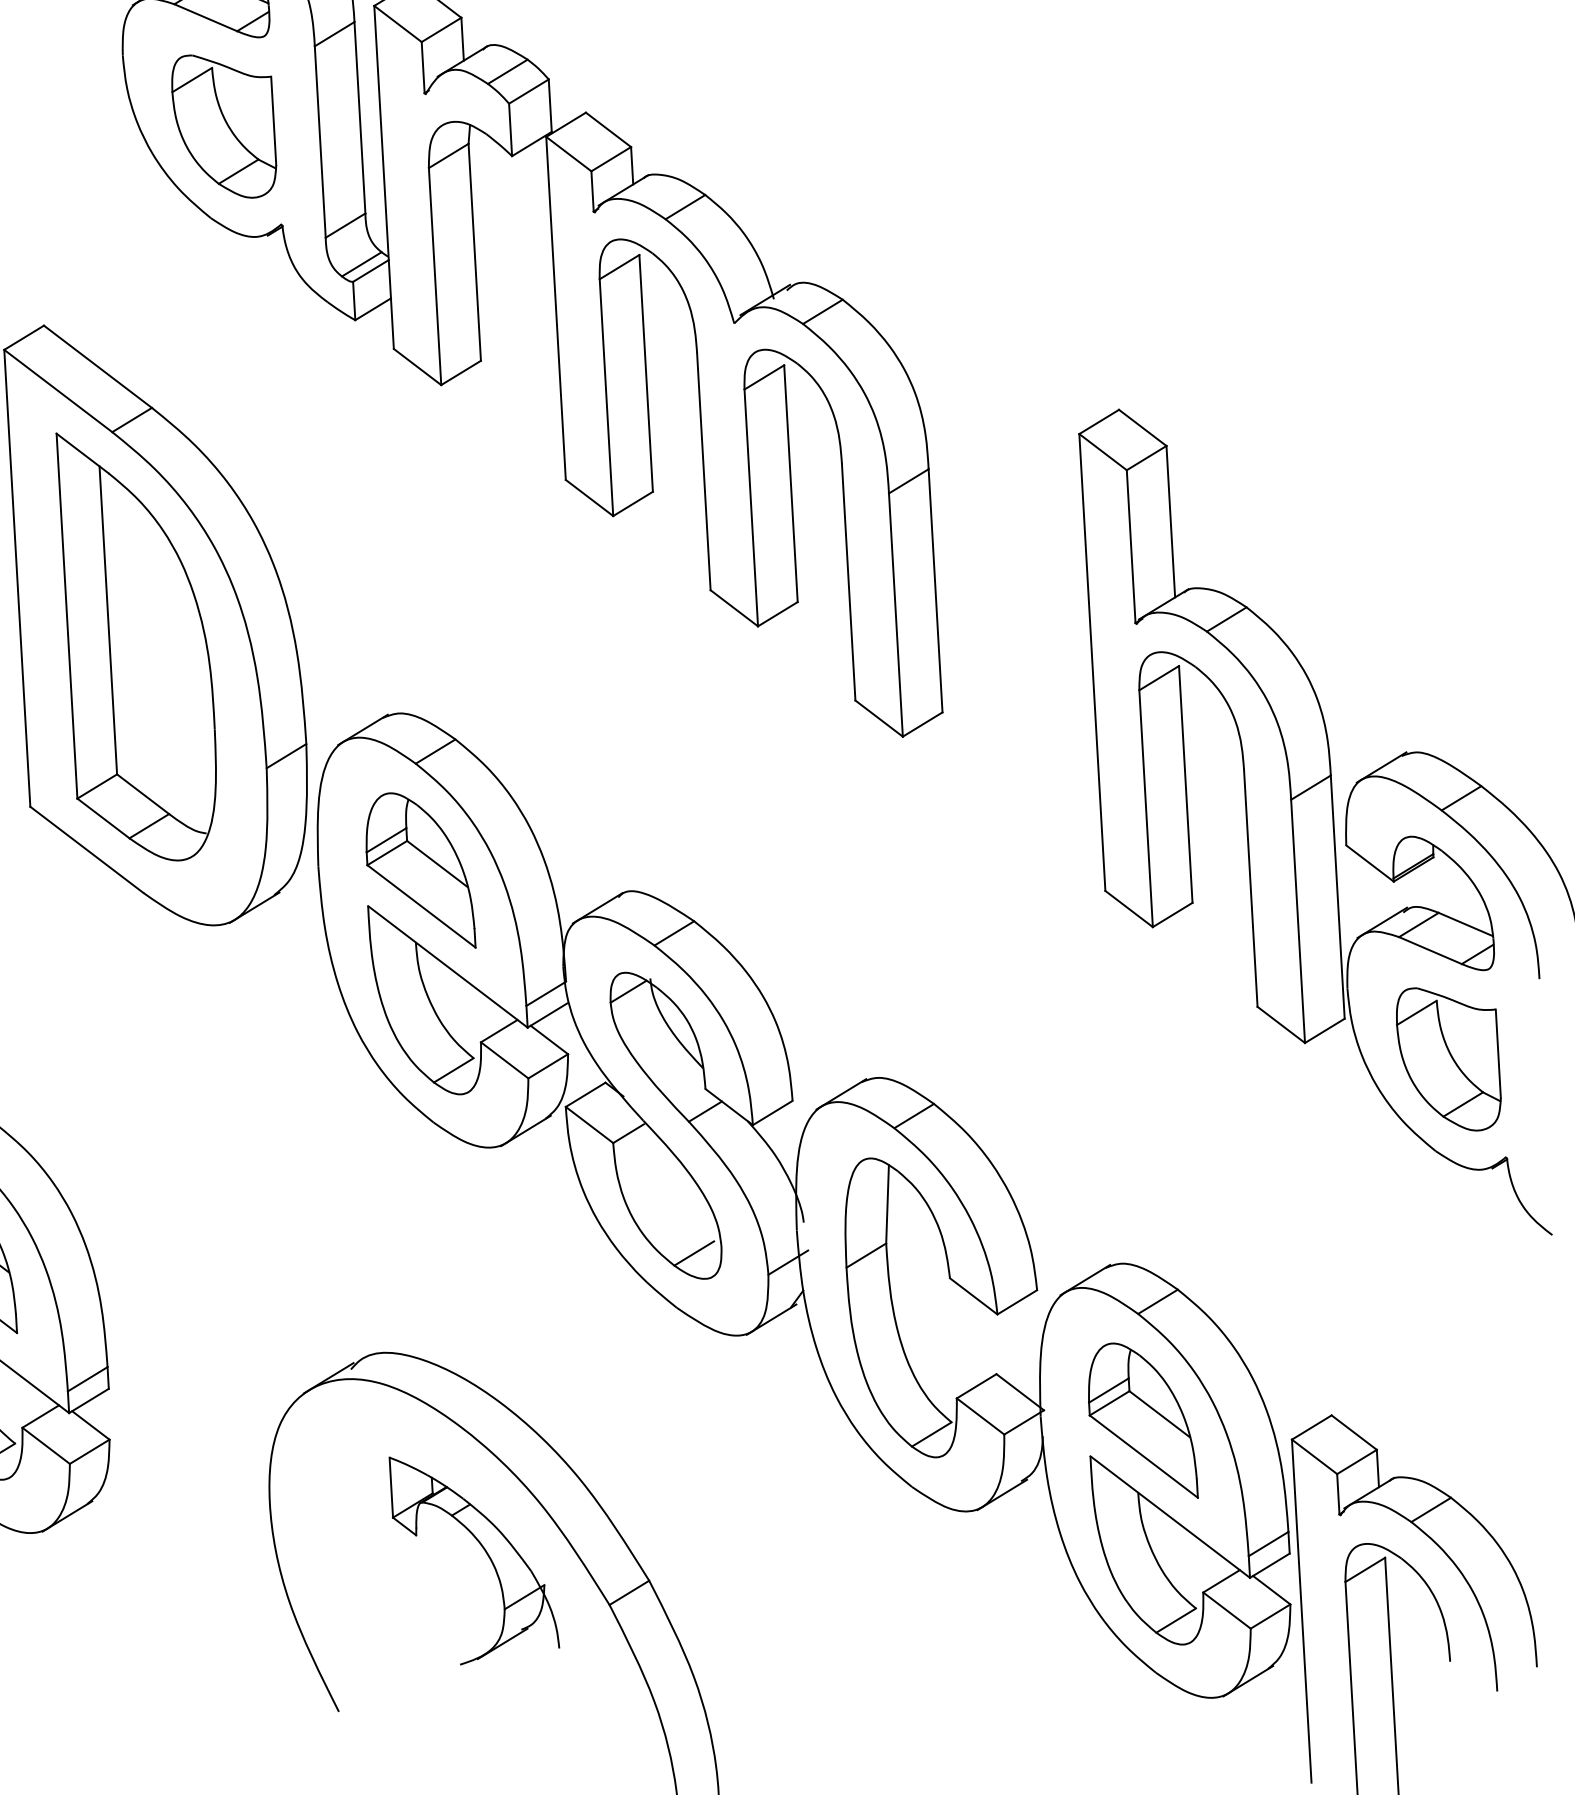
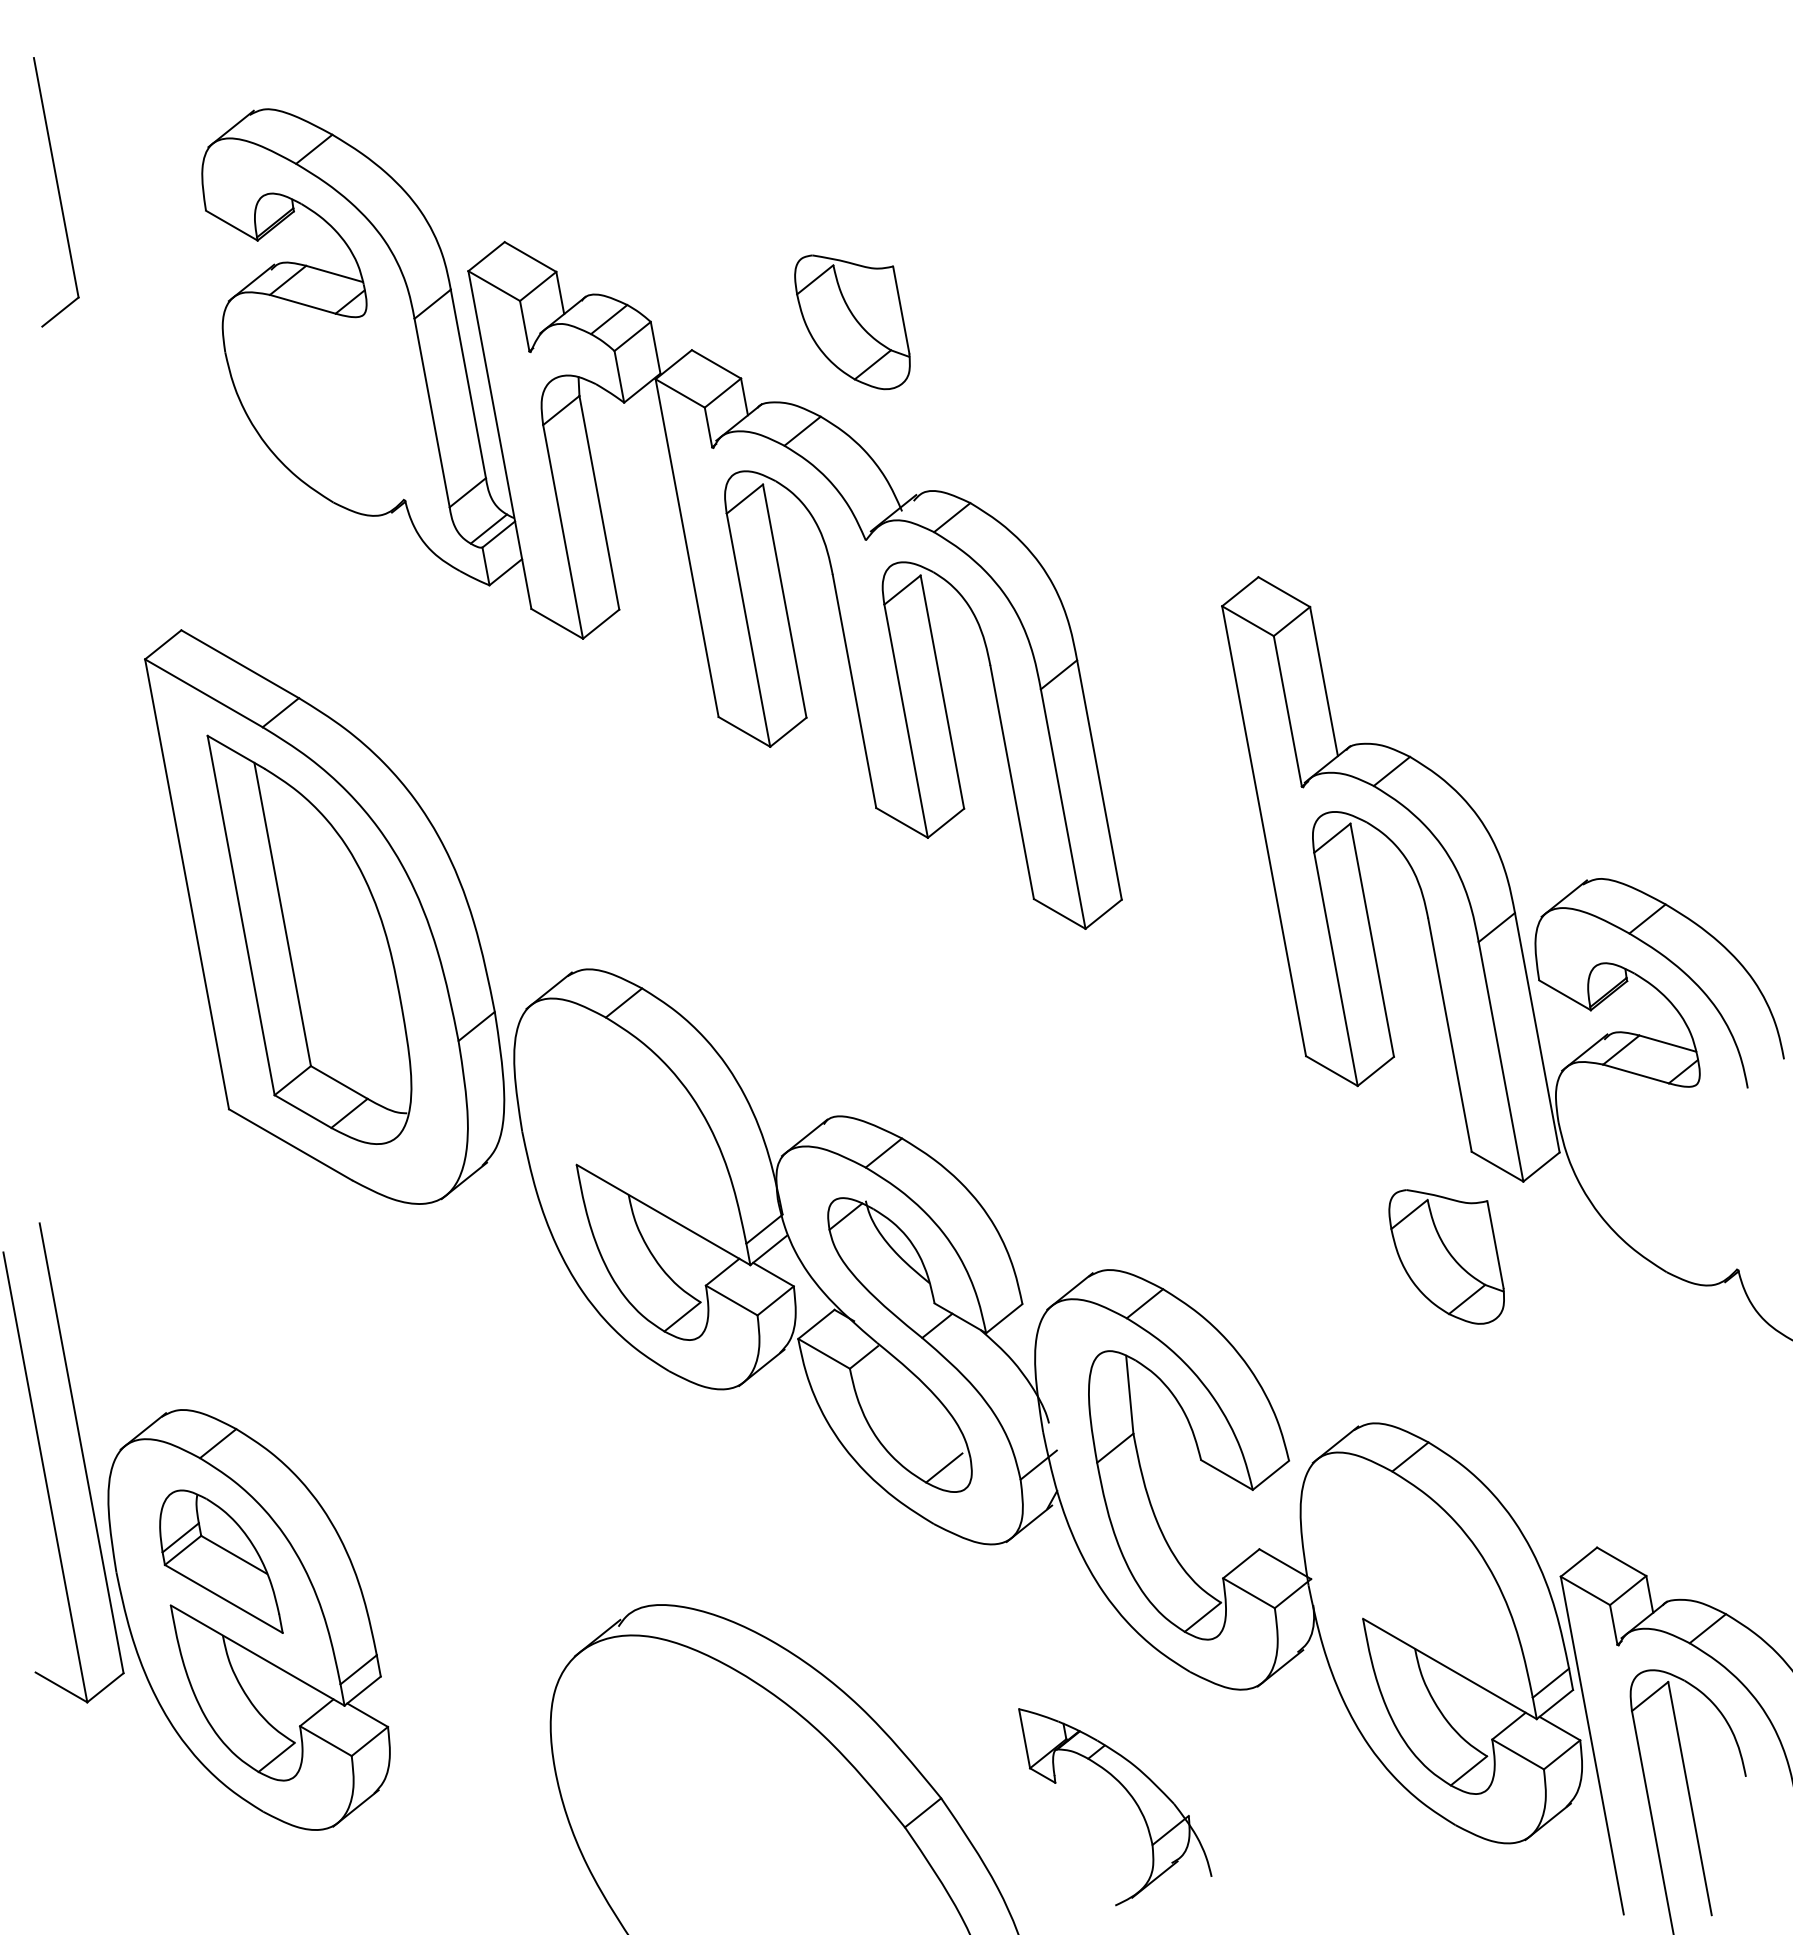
part: (223, 127) -> (852, 322), moved
part: (424, 869) -> (627, 1121), removed
part: (1448, 1059) -> (1446, 1256), moved
part: (1145, 1419) -> (1413, 1575), removed
part: (488, 1557) -> (1129, 1795), moved

